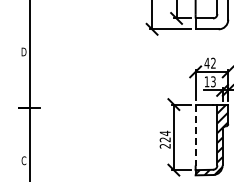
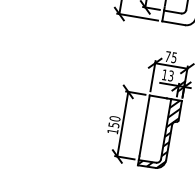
text: (209, 62) -> (170, 56), 42 -> 75
line: (195, 135) -> (144, 125), dashed -> solid
text: (164, 139) -> (113, 124), 224 -> 150

